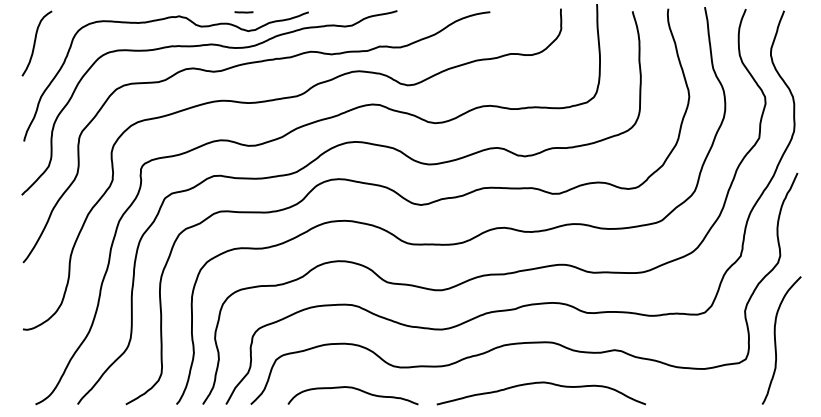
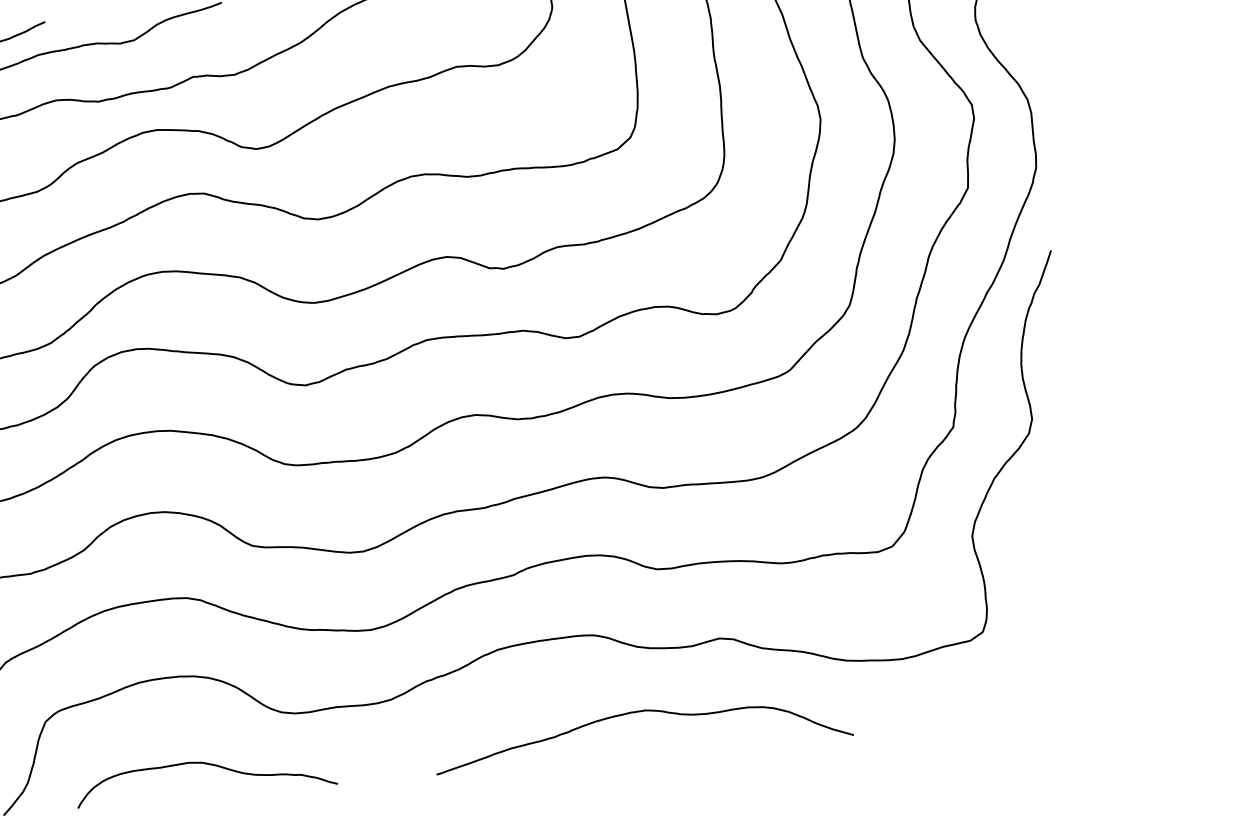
curve: (776, 341) -> (1040, 590), removed
curve: (540, 383) -> (639, 713), moved

